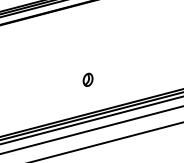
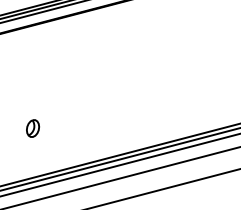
part: (87, 79) -> (32, 127), moved

